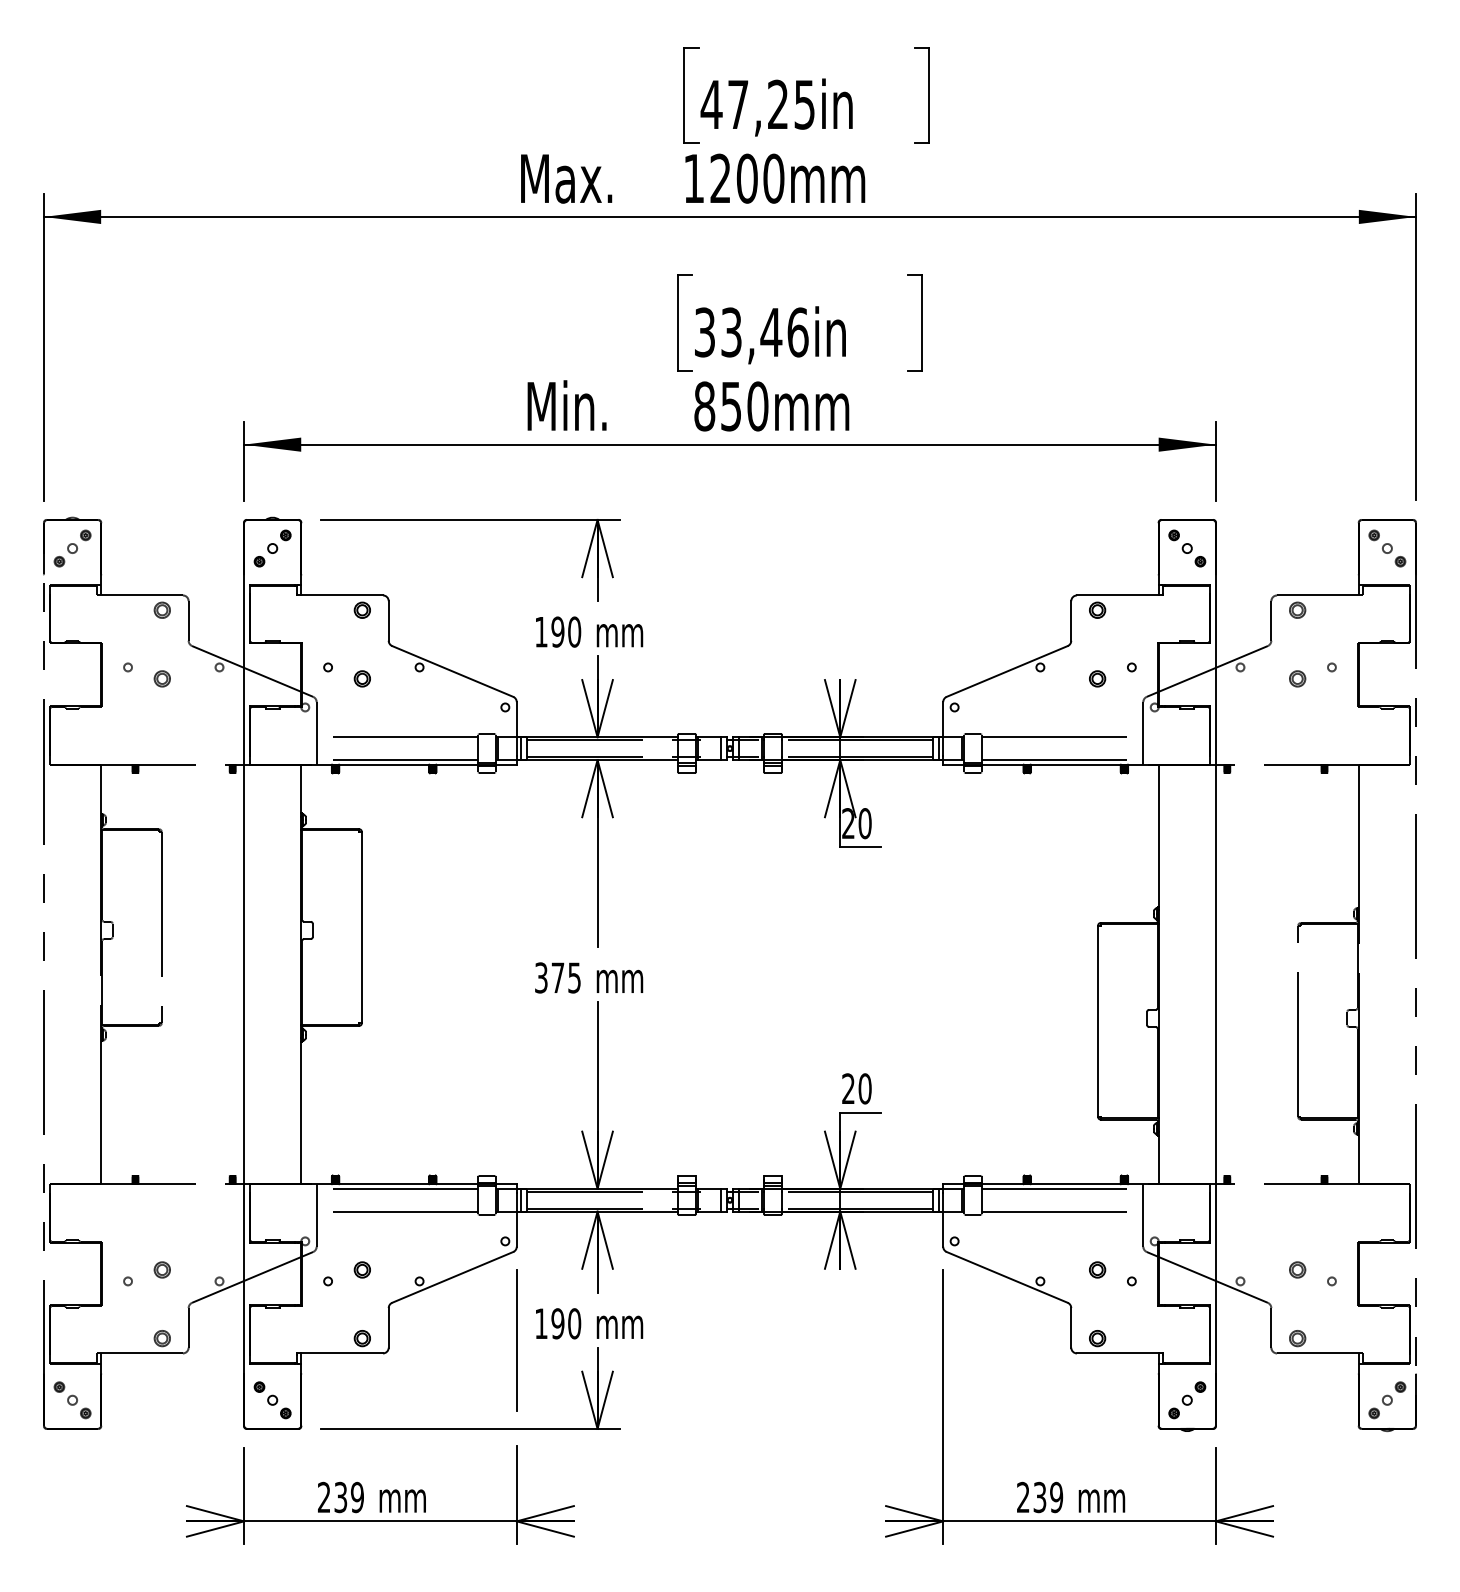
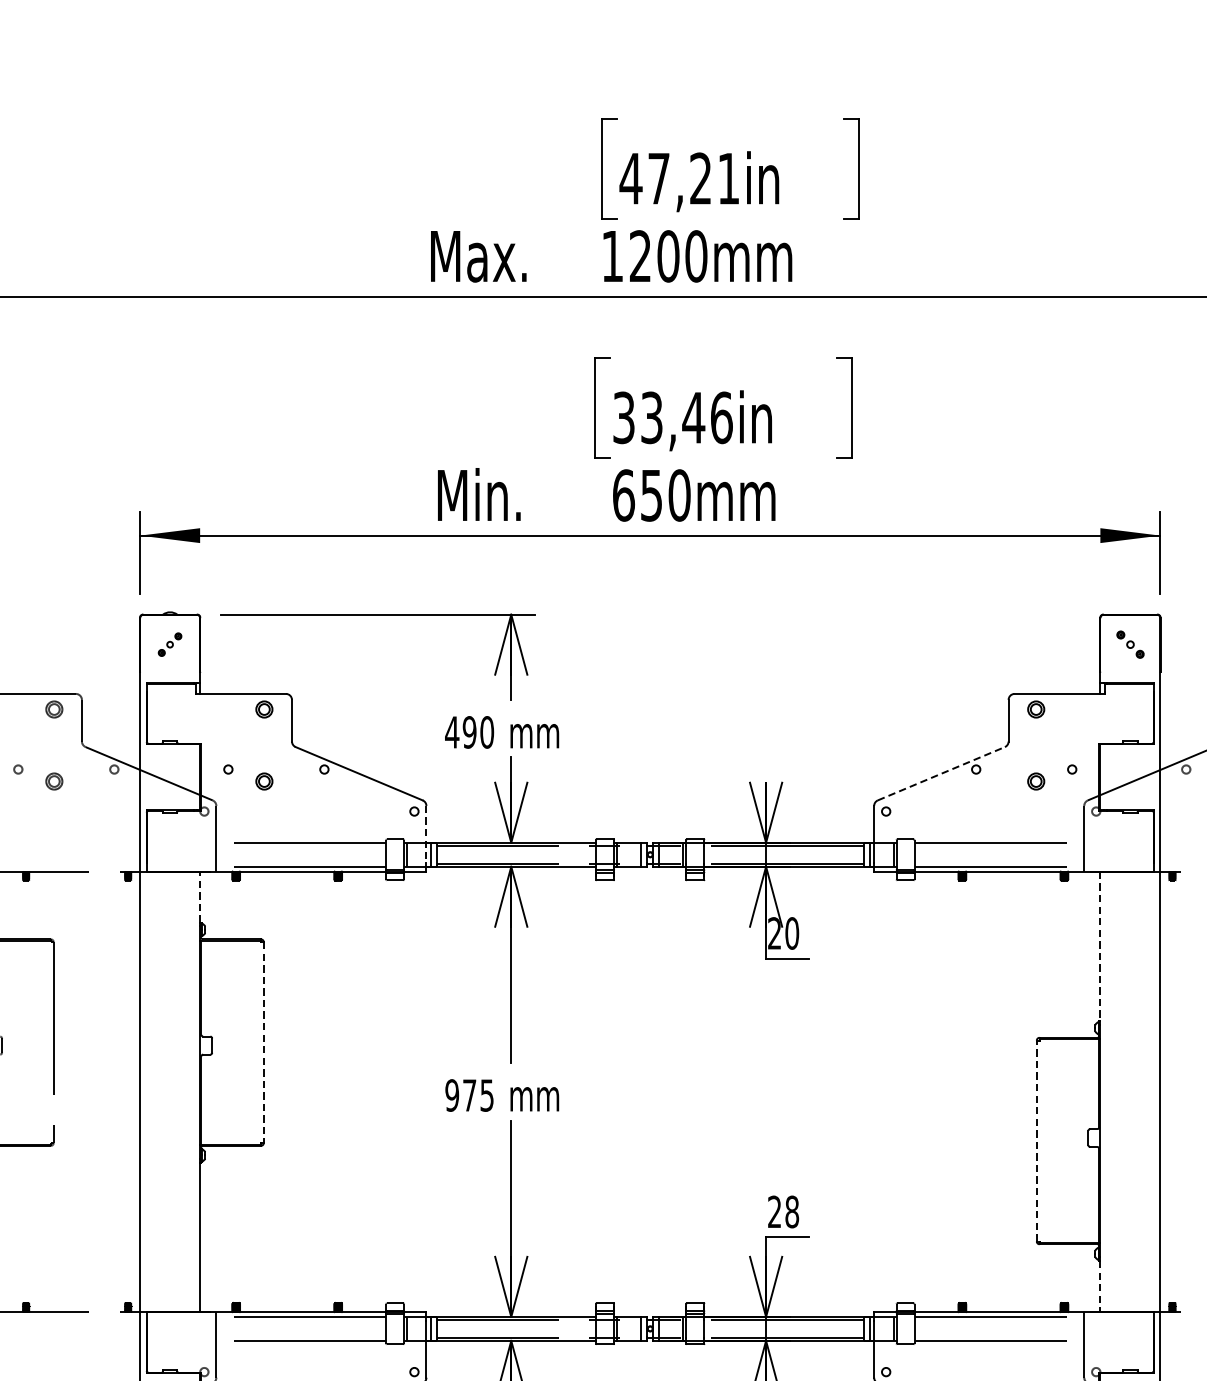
text: (804, 104) -> (728, 178), 47,25in -> 47,21in
text: (704, 406) -> (623, 495), 850mm -> 650mm
part: (272, 548) -> (169, 644), size x0.6
part: (1187, 548) -> (1130, 644), size x0.7
text: (541, 632) -> (452, 732), 190 -> 490
line: (1007, 671) -> (941, 773), solid -> dashed
line: (516, 729) -> (426, 834), solid -> dashed
line: (301, 788) -> (200, 896), solid -> dashed
line: (1158, 836) -> (1100, 947), solid -> dashed
line: (361, 927) -> (263, 1042), solid -> dashed
text: (540, 977) -> (451, 1095), 375 -> 975
line: (1098, 1021) -> (1037, 1141), solid -> dashed
text: (864, 1089) -> (791, 1212), 20 -> 28
line: (1158, 1160) -> (1100, 1287), solid -> dashed

